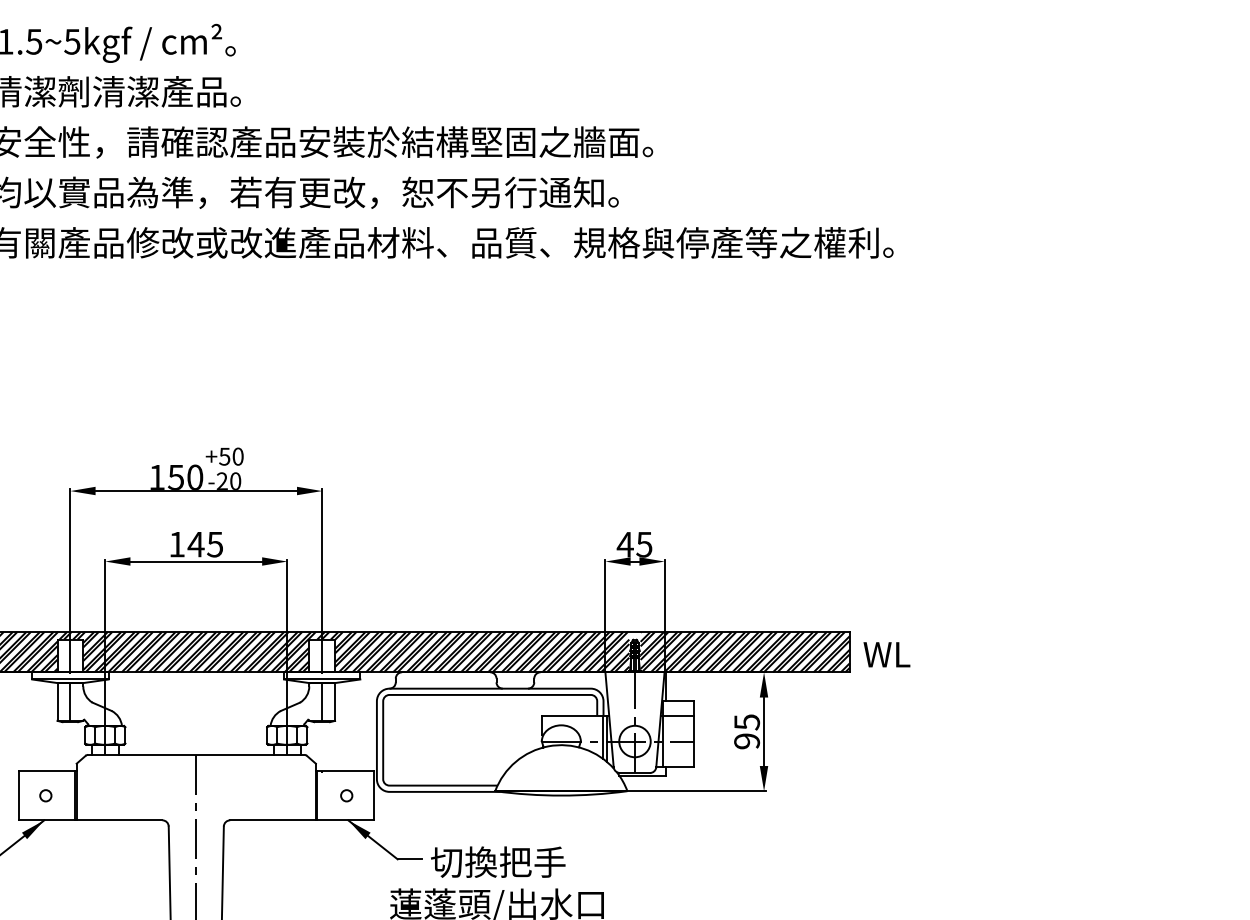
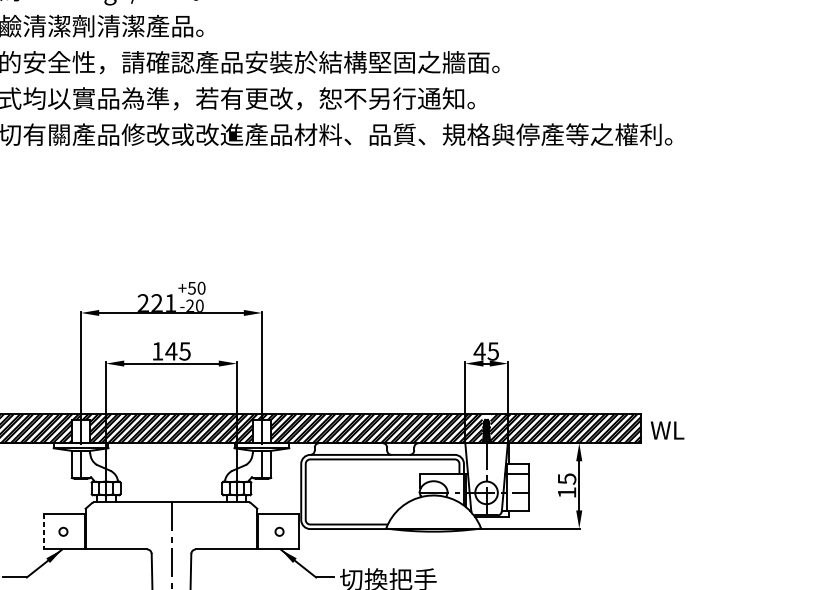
text: (176, 476) -> (157, 302), 150 -> 221
text: (747, 741) -> (567, 492), 95 -> 15
line: (18, 795) -> (43, 531), solid -> dashed

